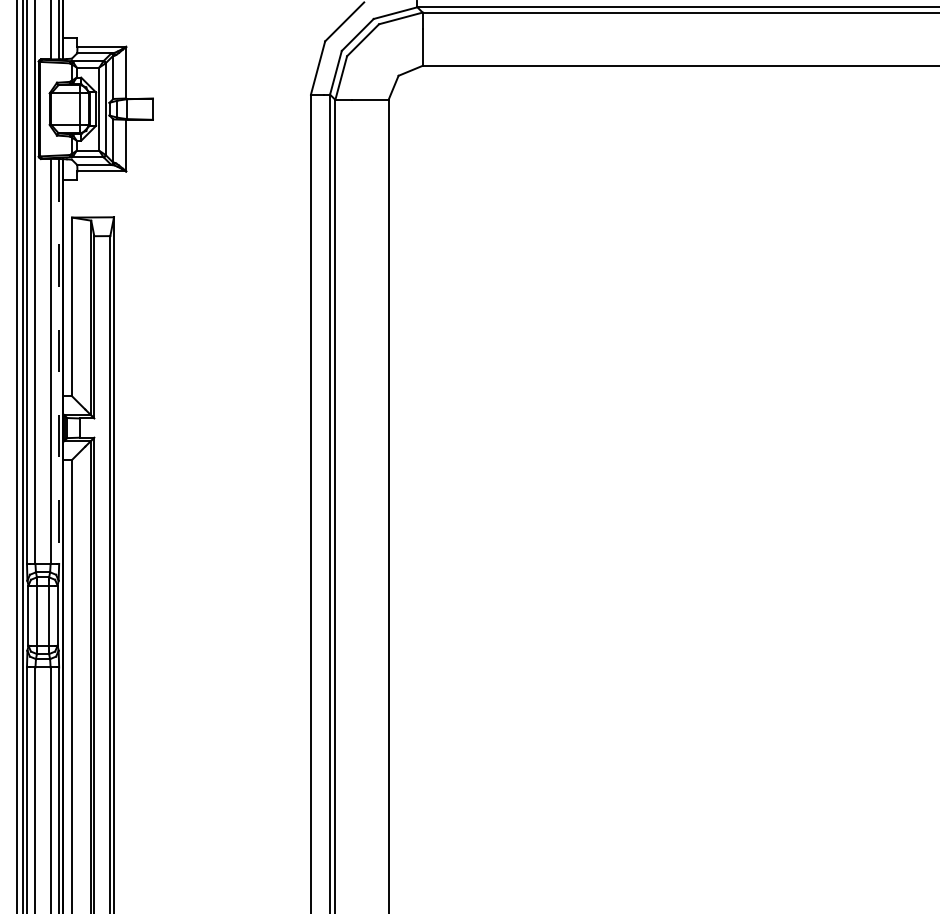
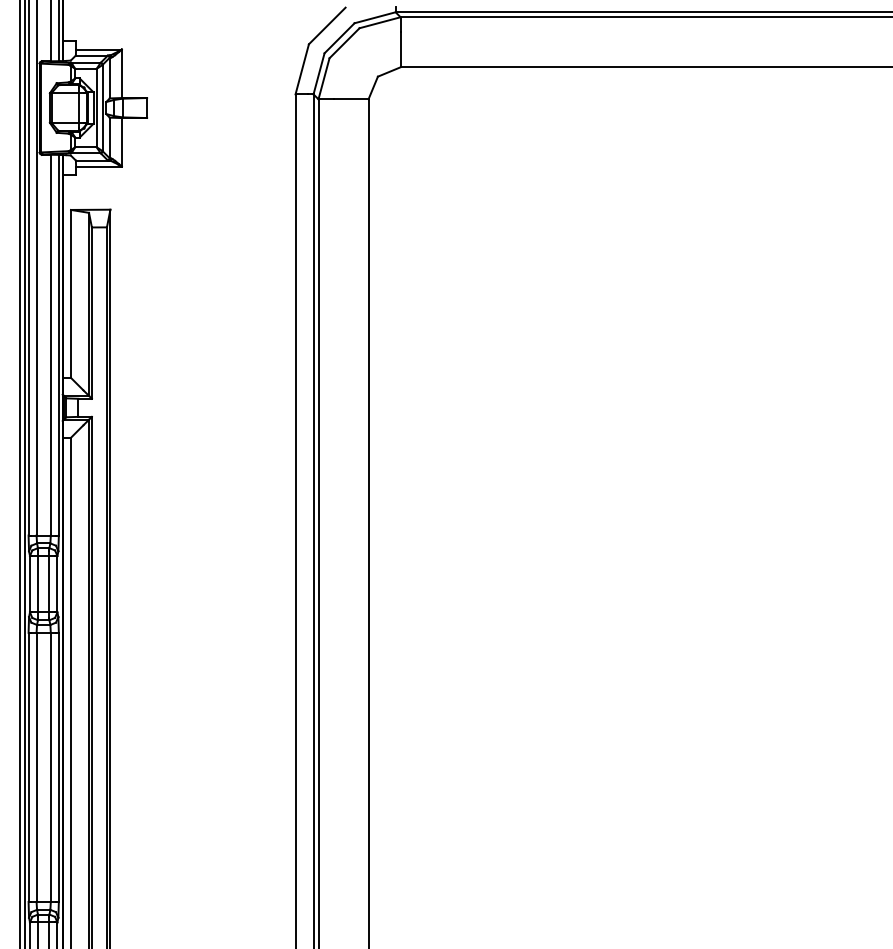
line: (58, 361) -> (58, 345), dashed -> solid

